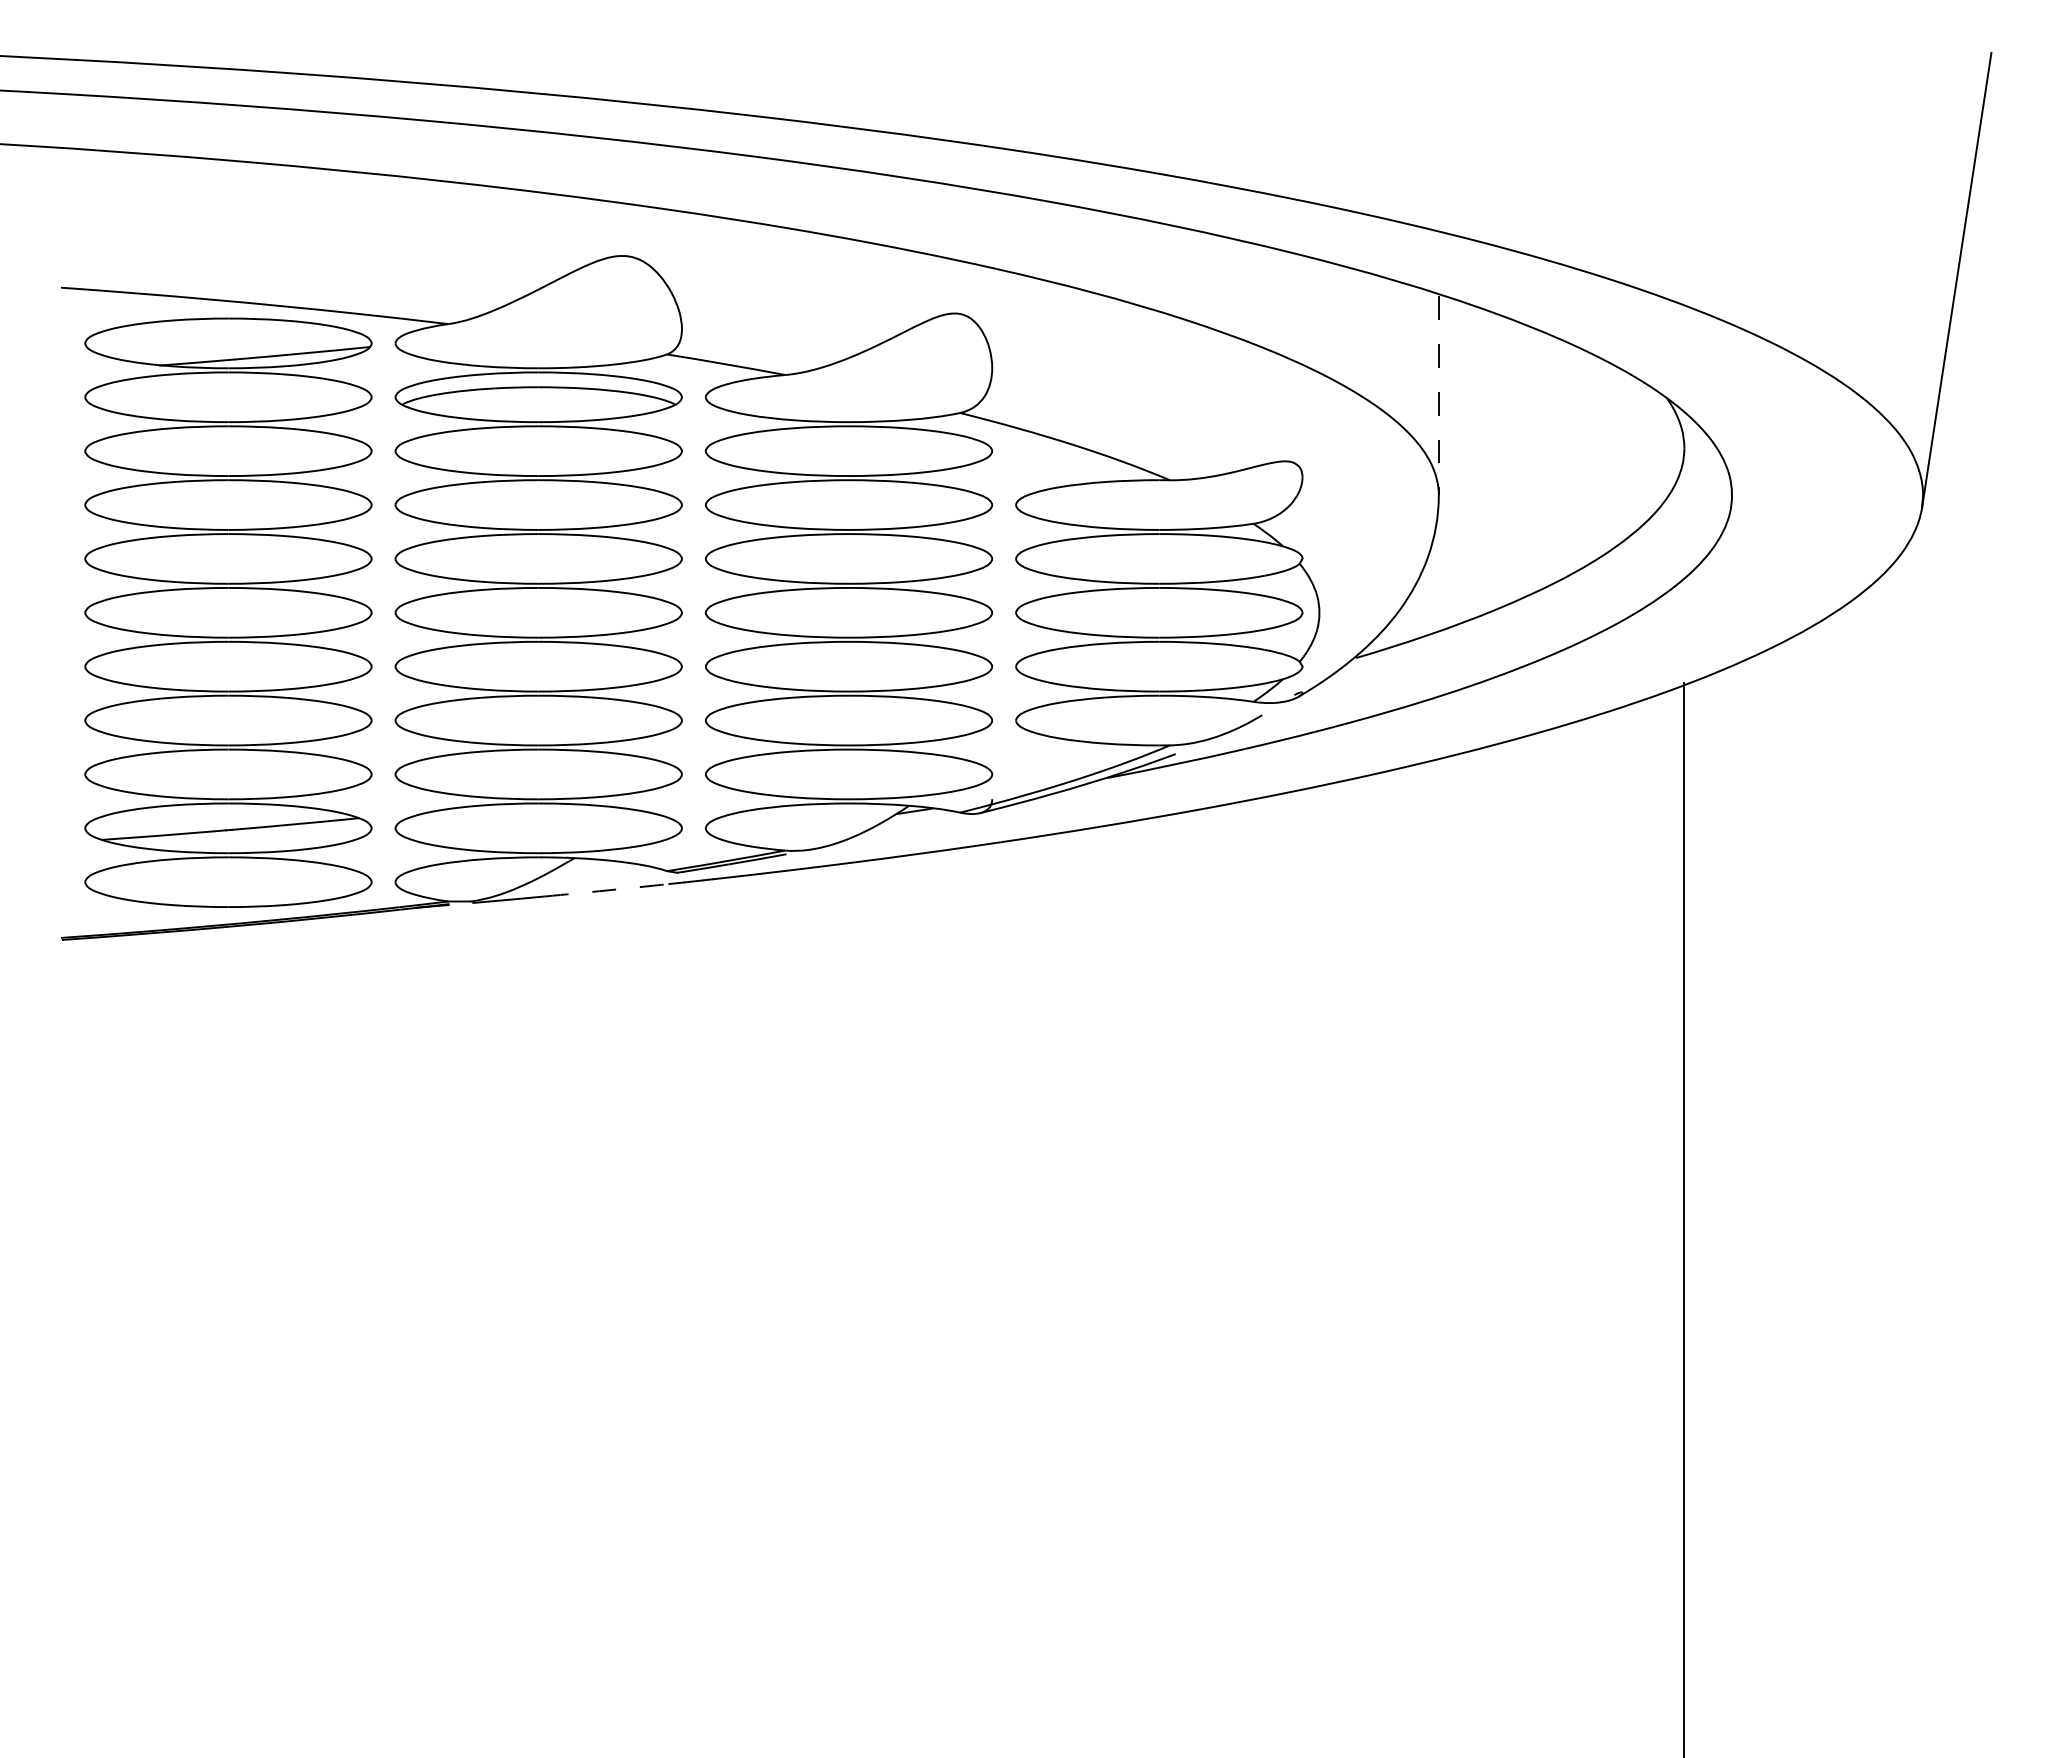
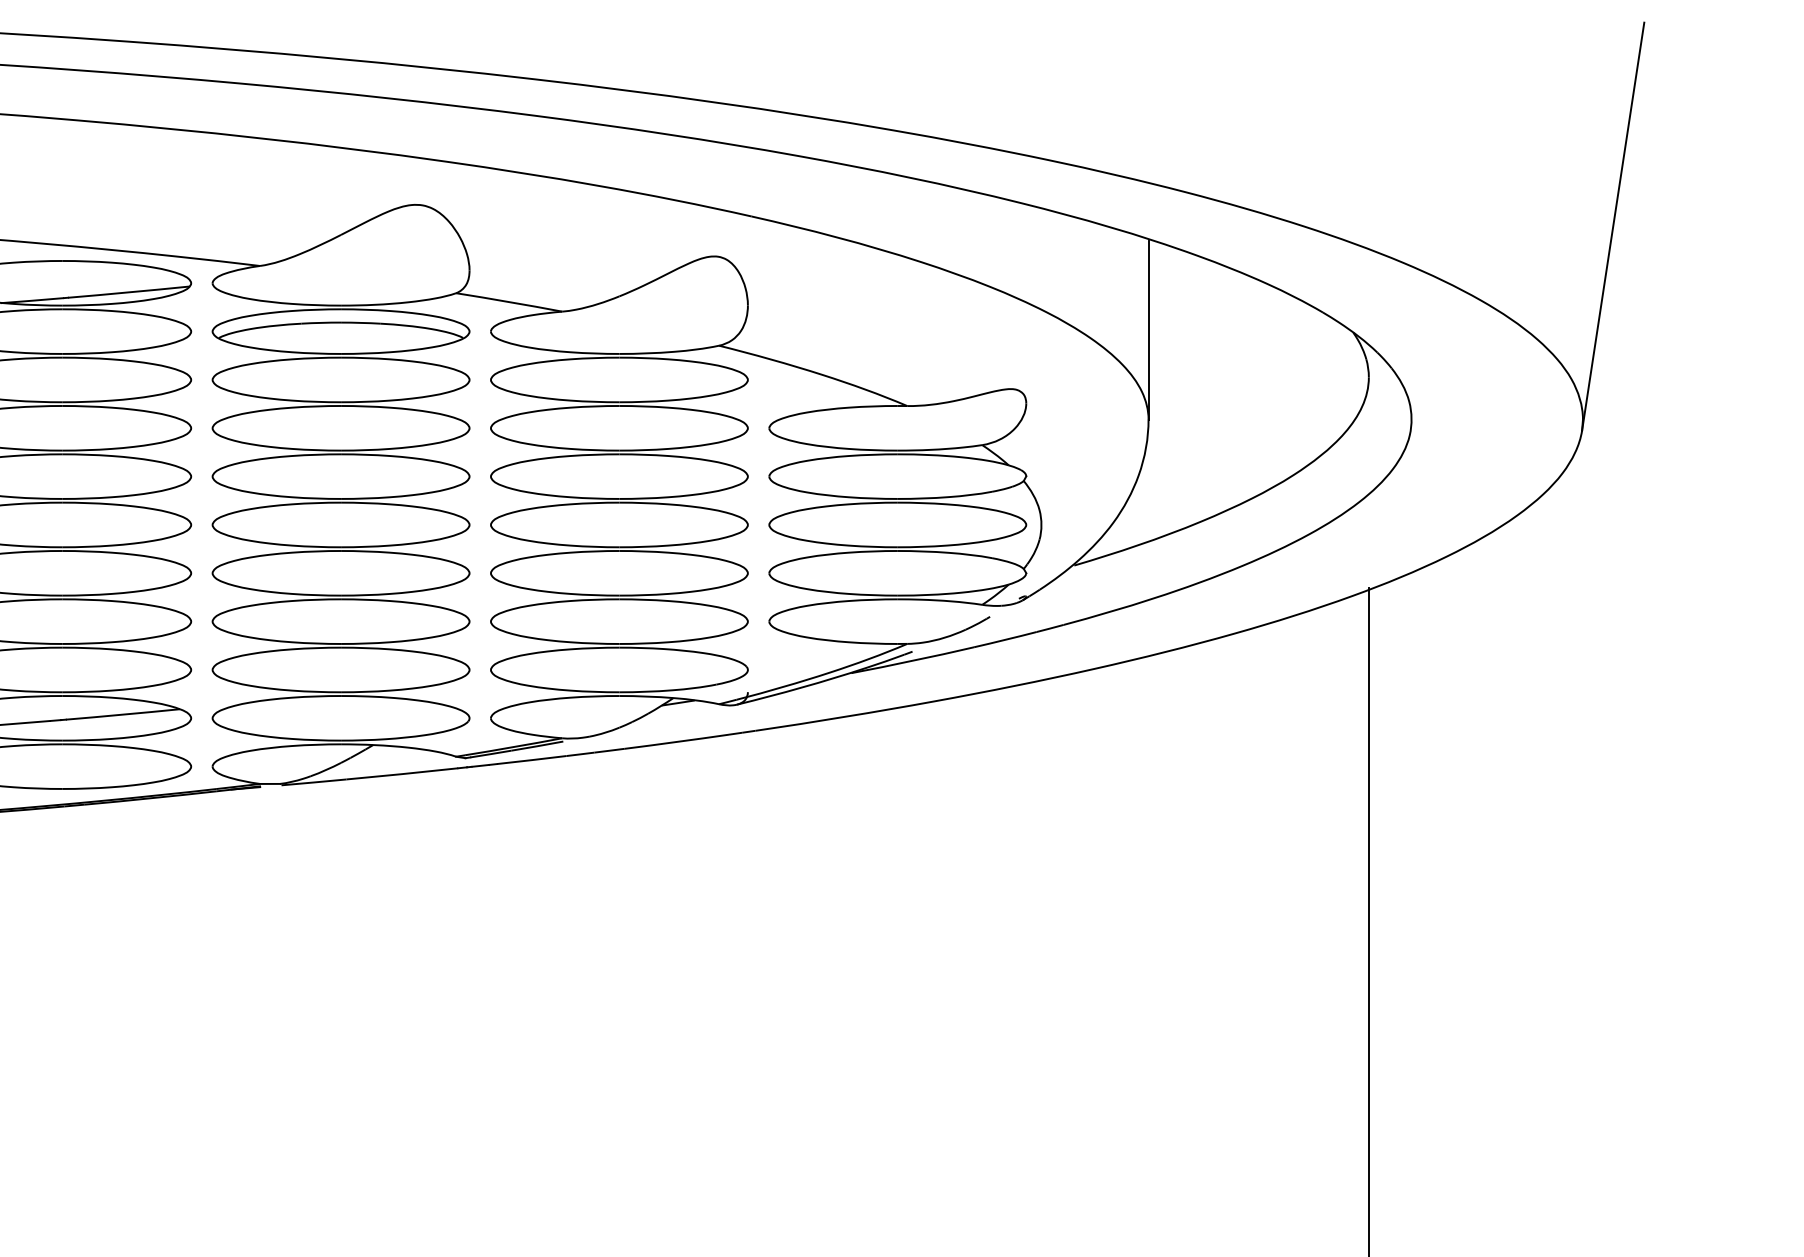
line: (1438, 396) -> (1148, 330), dashed -> solid
arc: (607, 890) -> (402, 774), dashed -> solid

